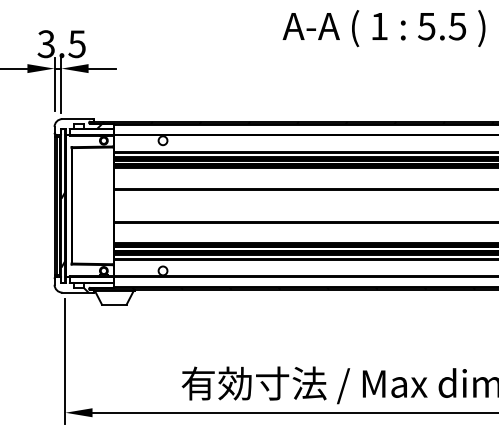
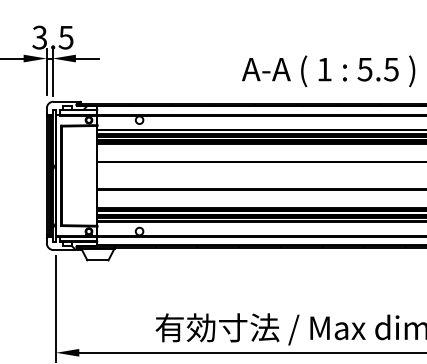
text: (383, 28) -> (328, 71), moved

